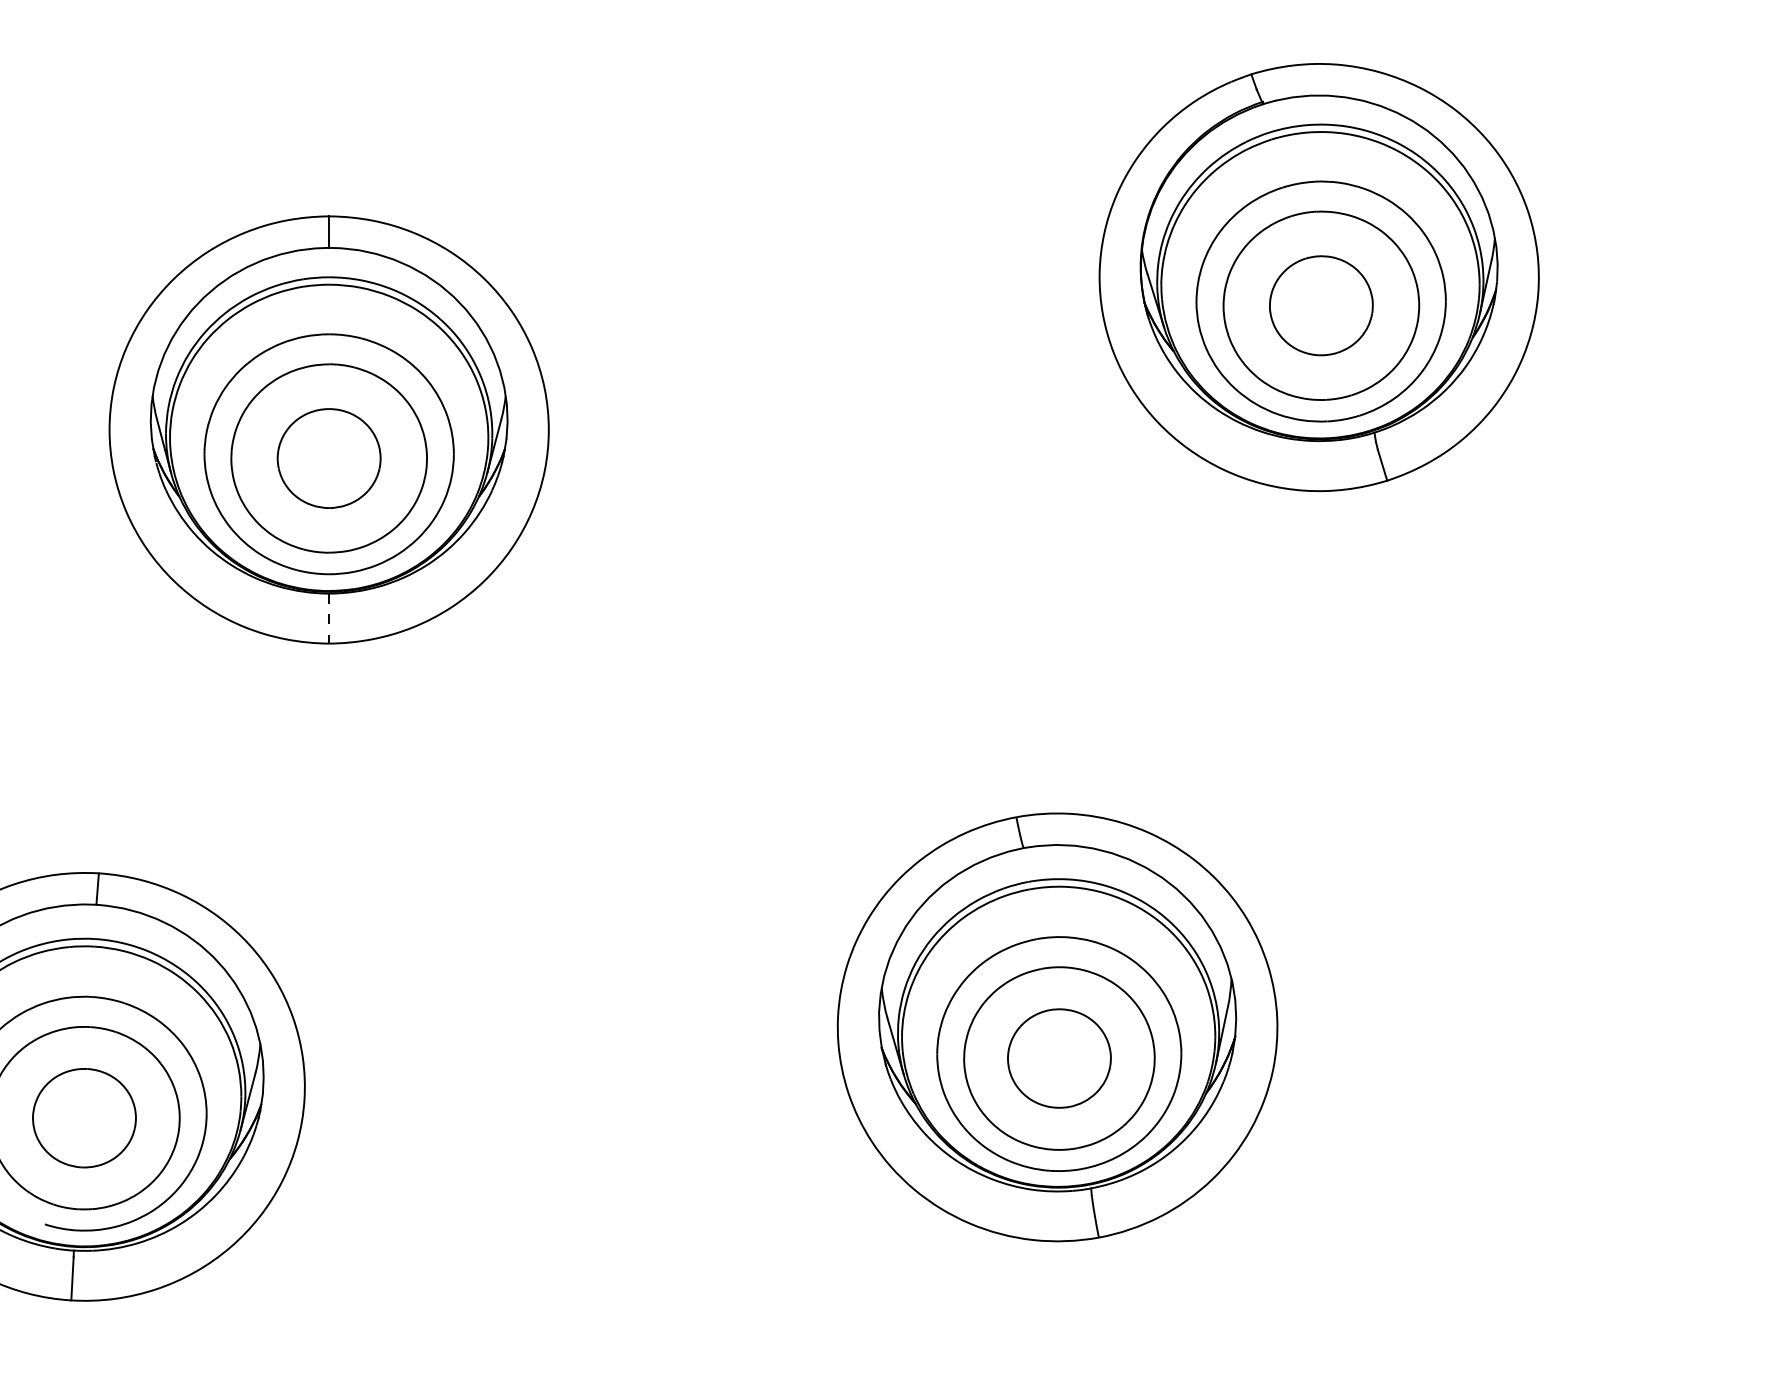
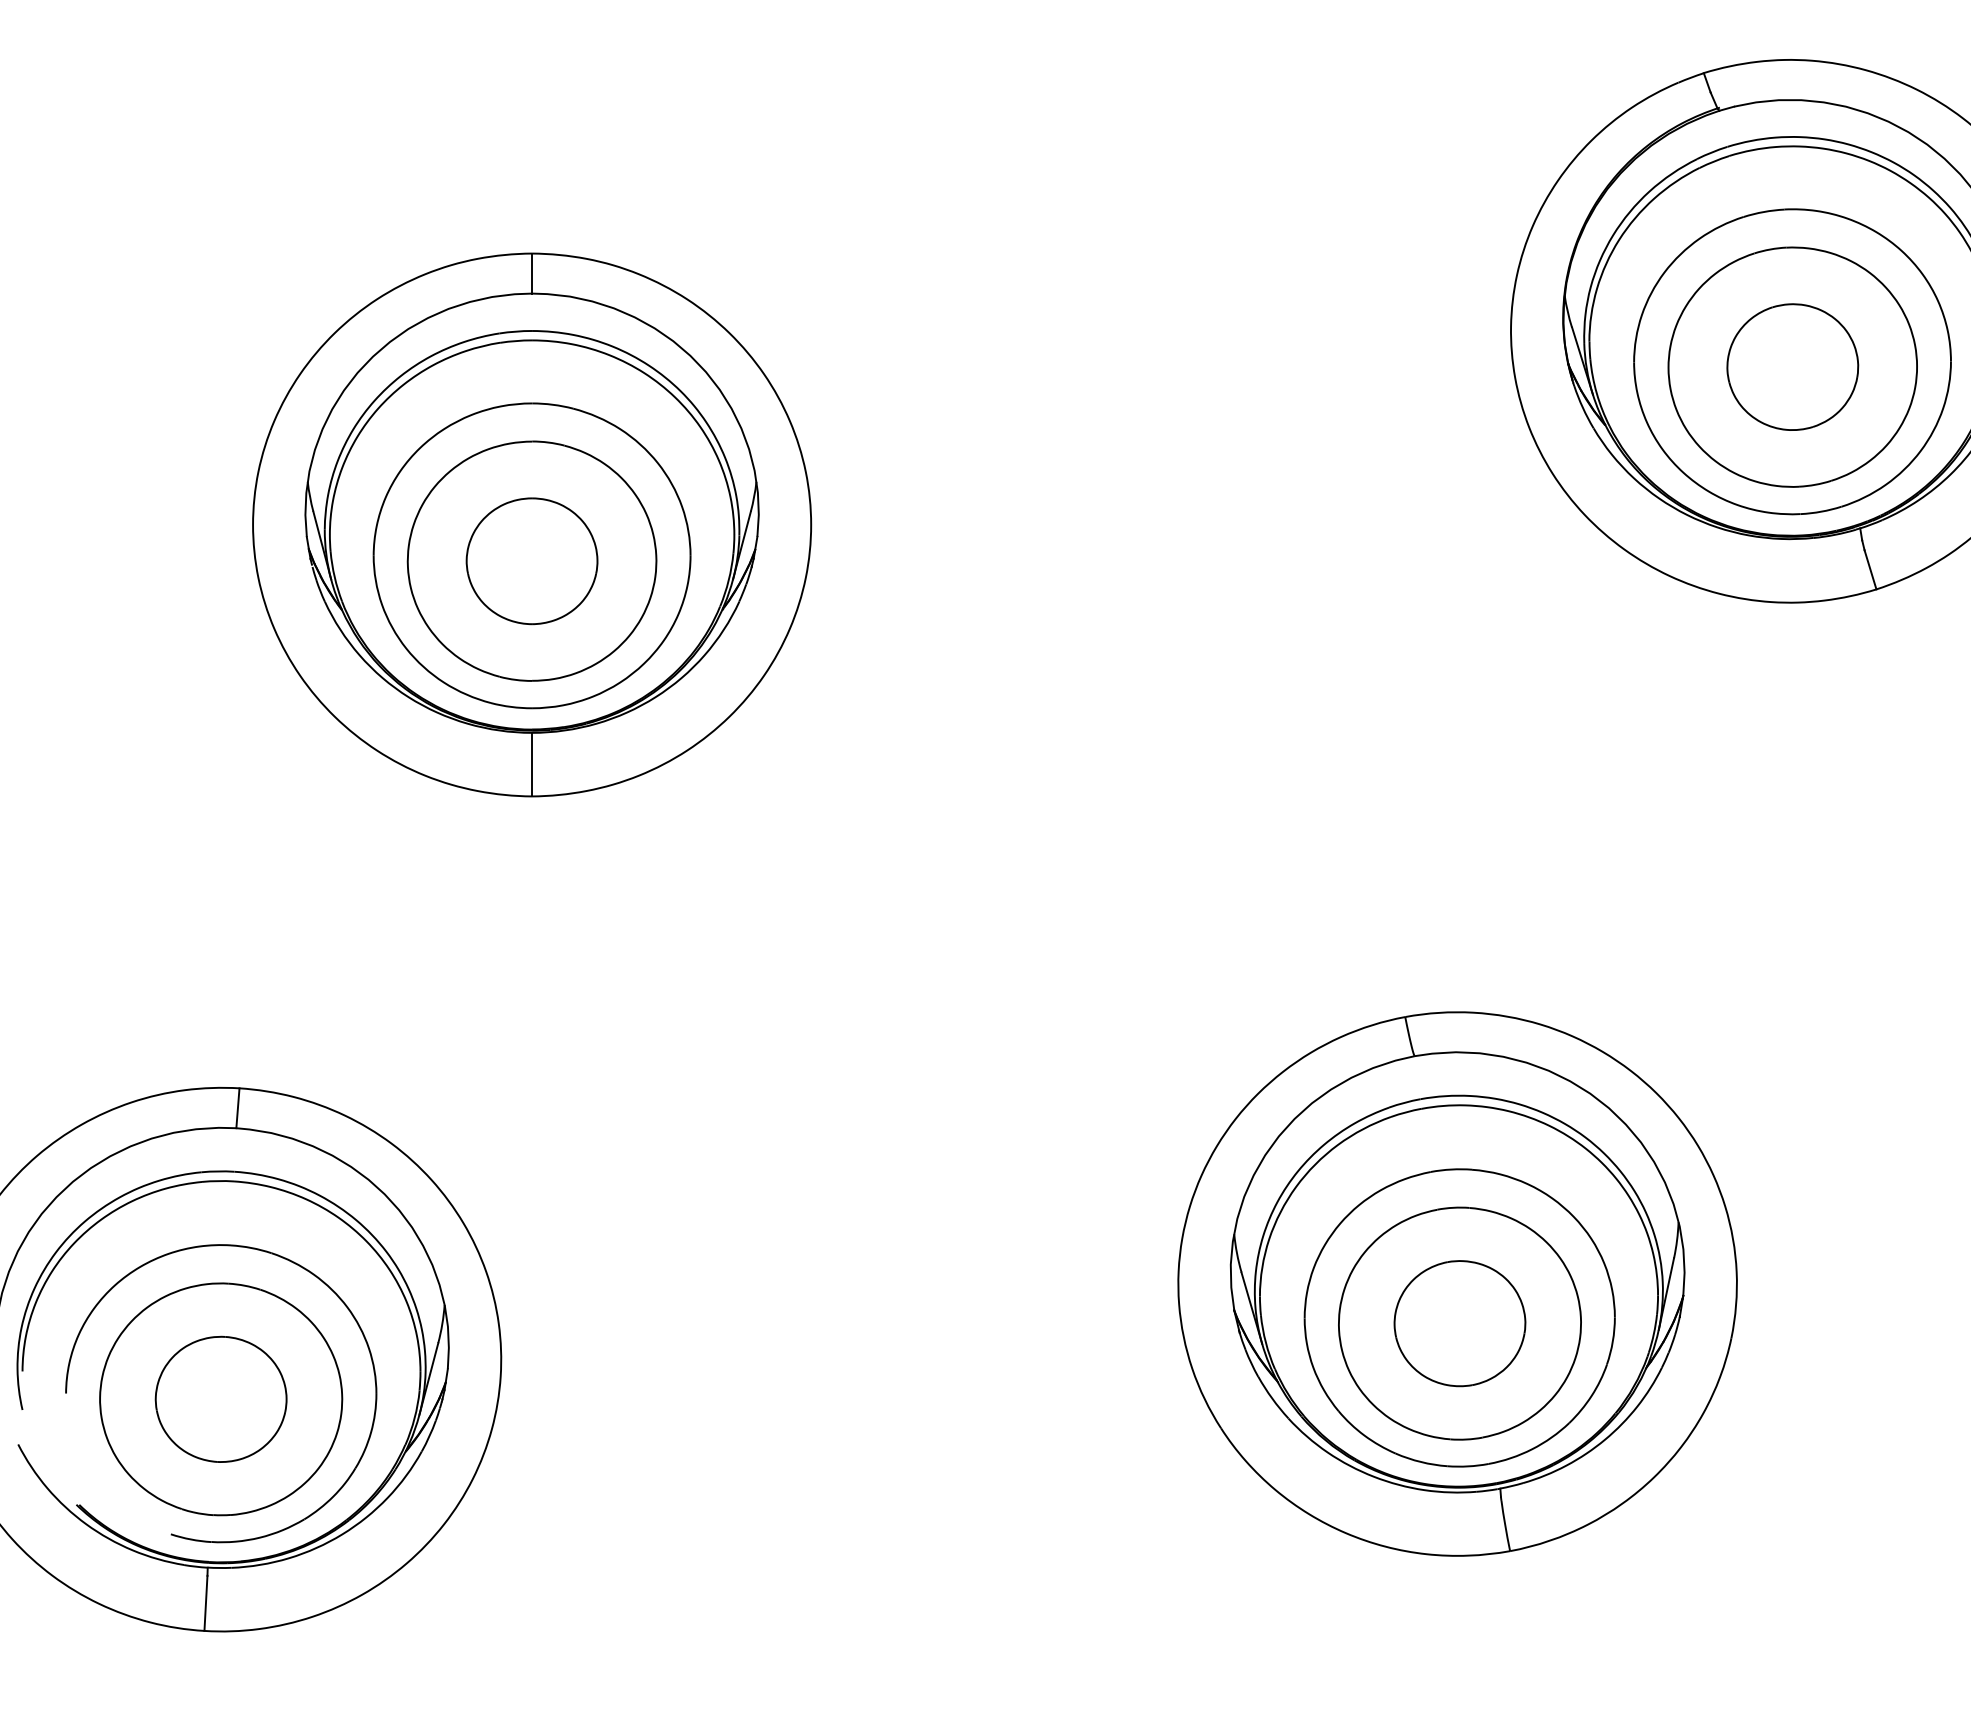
line: (329, 619) -> (532, 765), dashed -> solid

